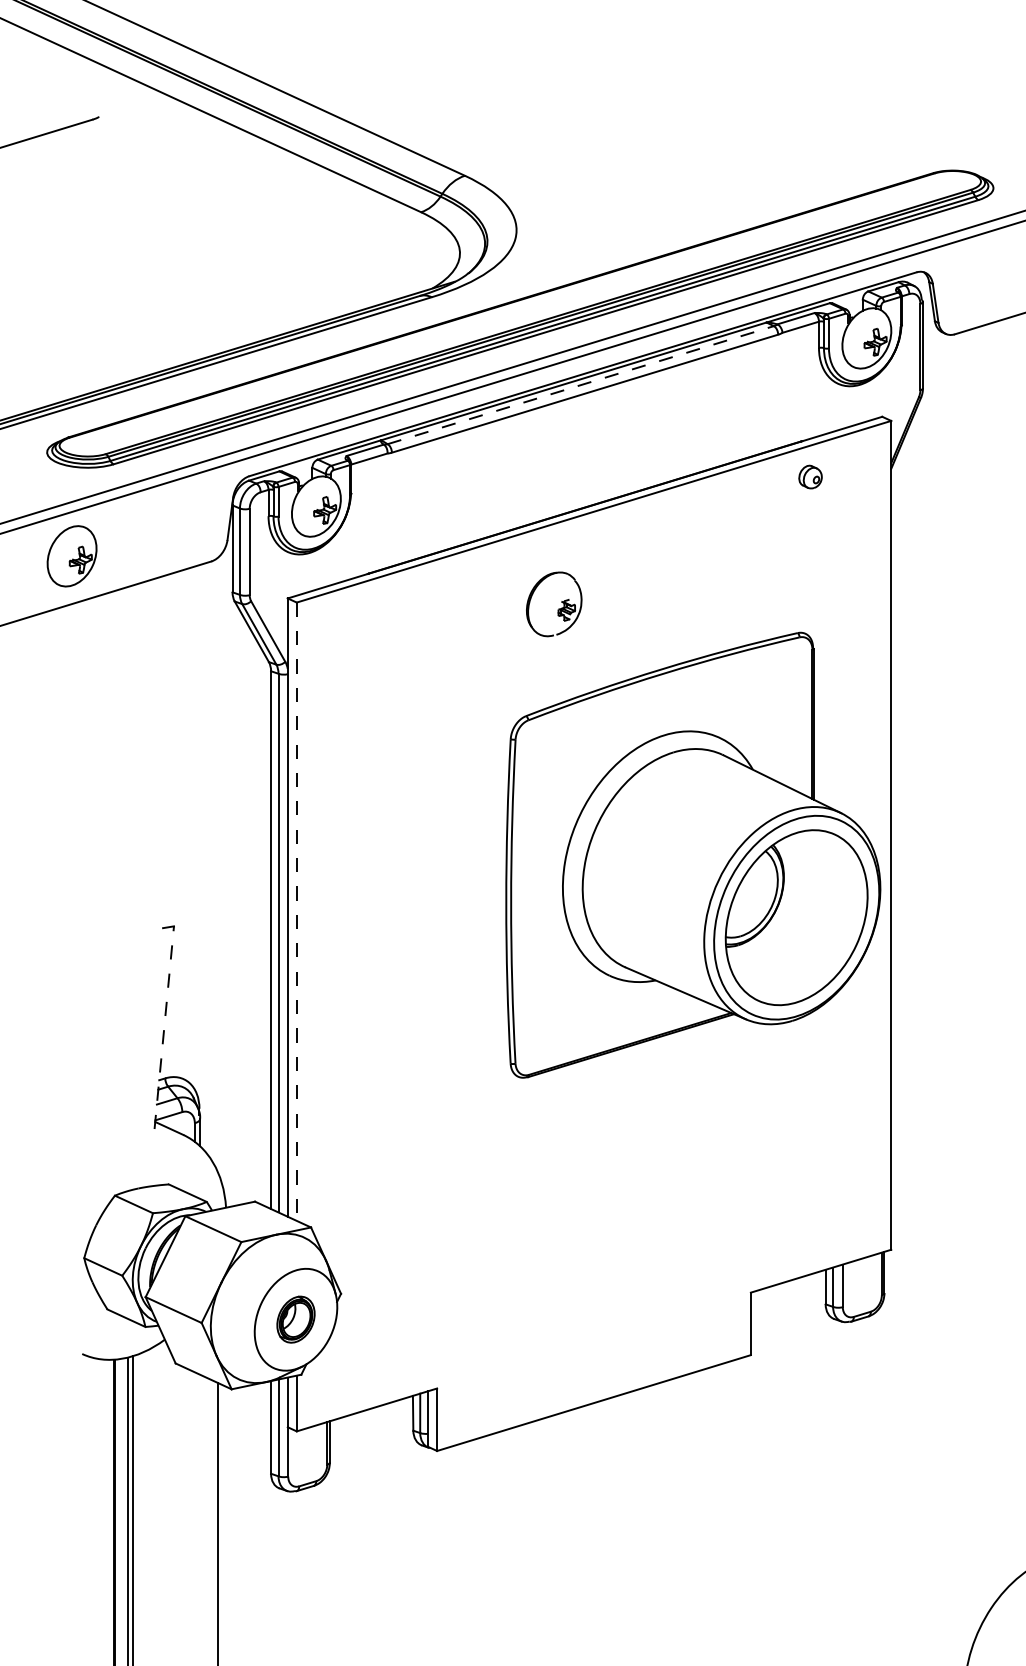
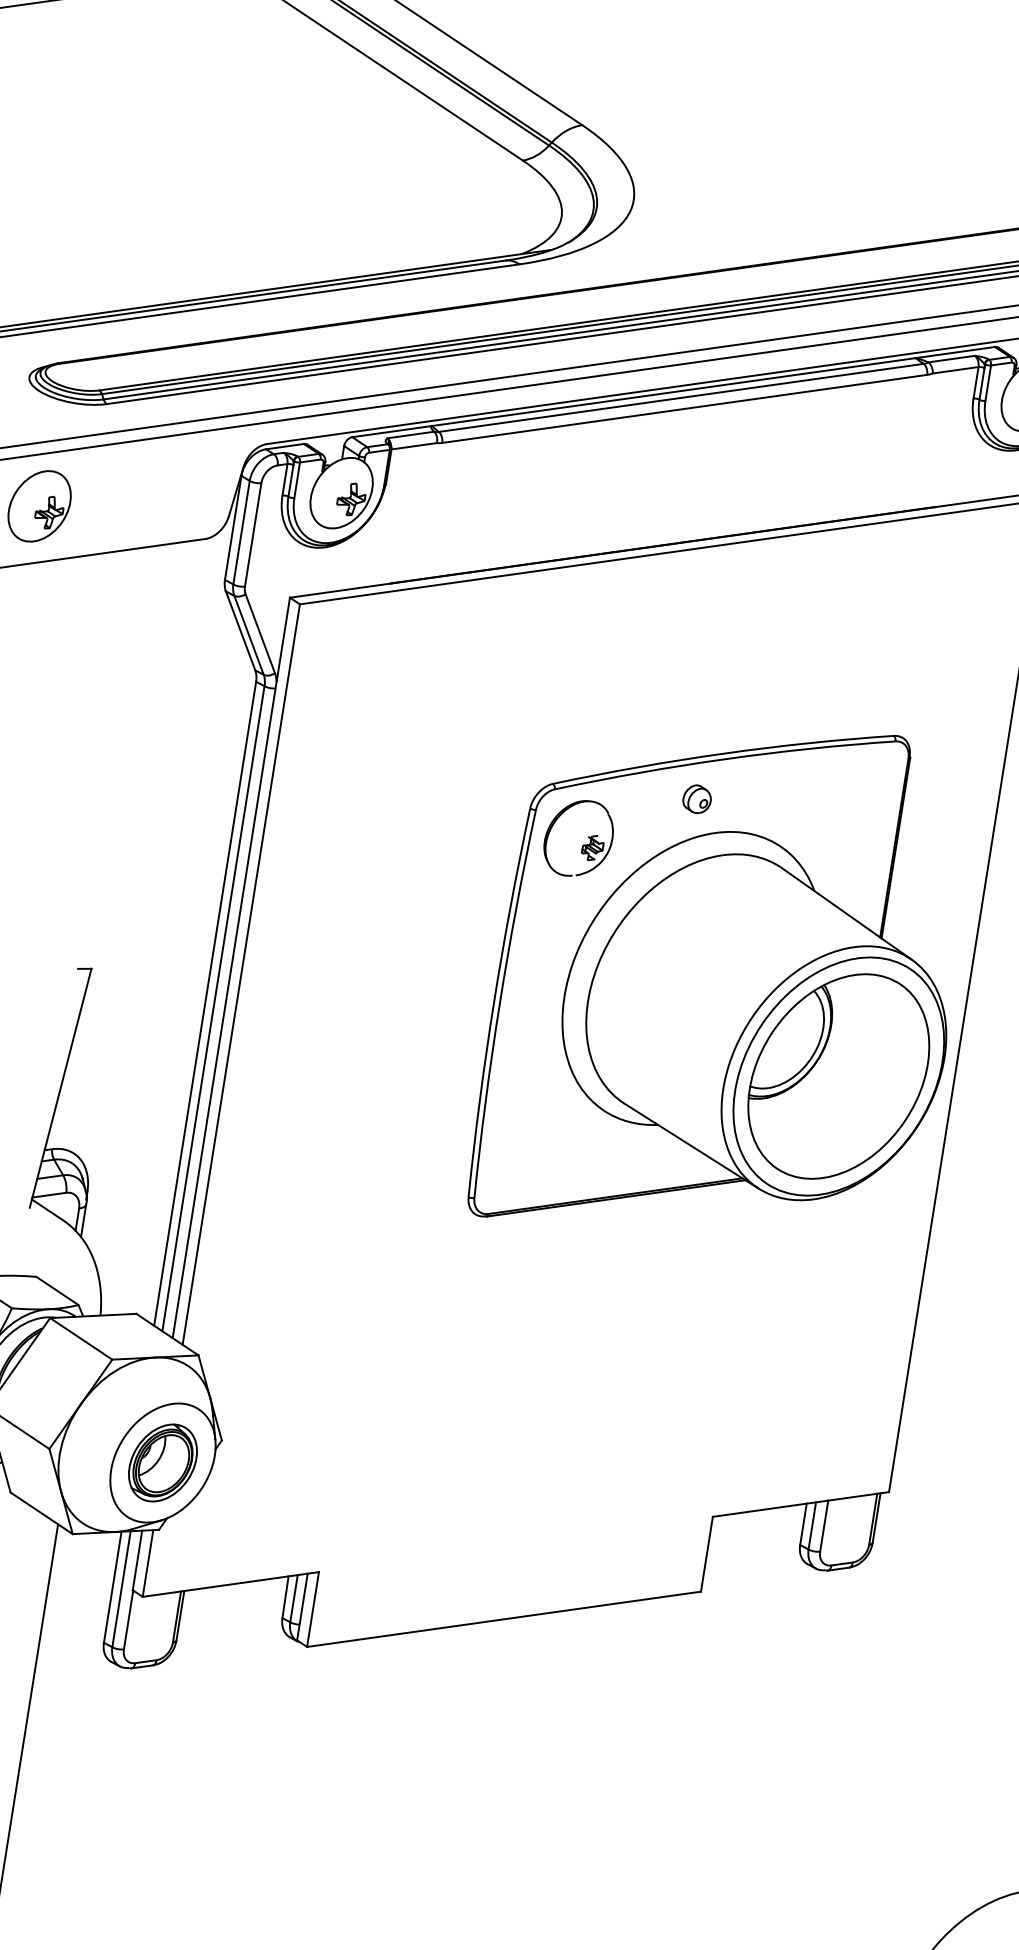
line: (580, 385) -> (680, 398), dashed -> solid
part: (810, 476) -> (697, 798), moved
part: (554, 604) -> (579, 838), moved
line: (296, 912) -> (240, 975), dashed -> solid
line: (164, 1027) -> (60, 1088), dashed -> solid
part: (295, 1319) -> (162, 1462), size x1.43

